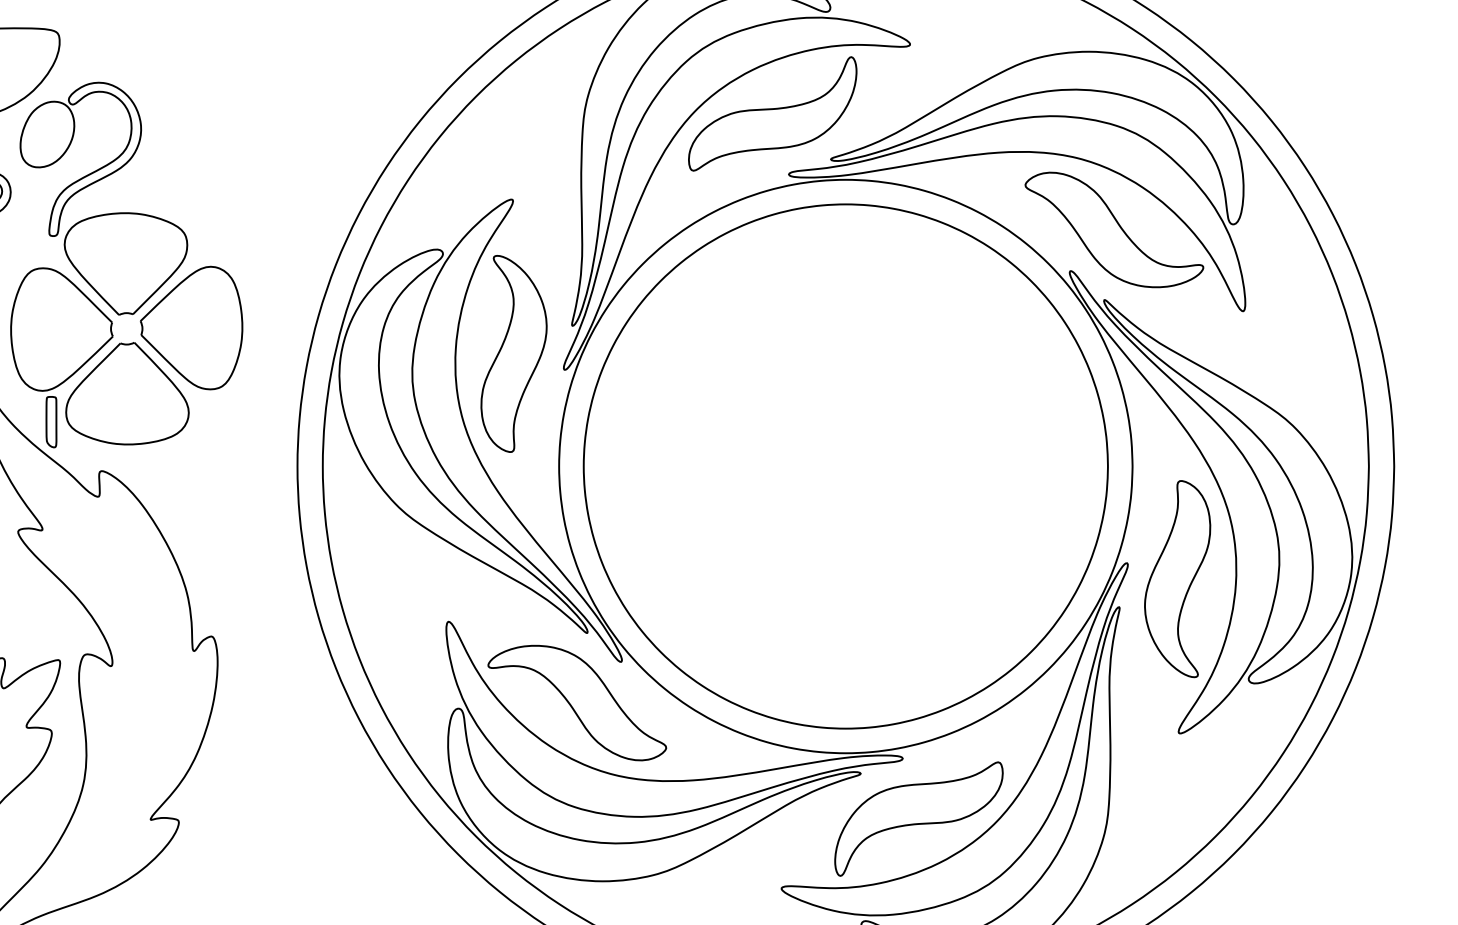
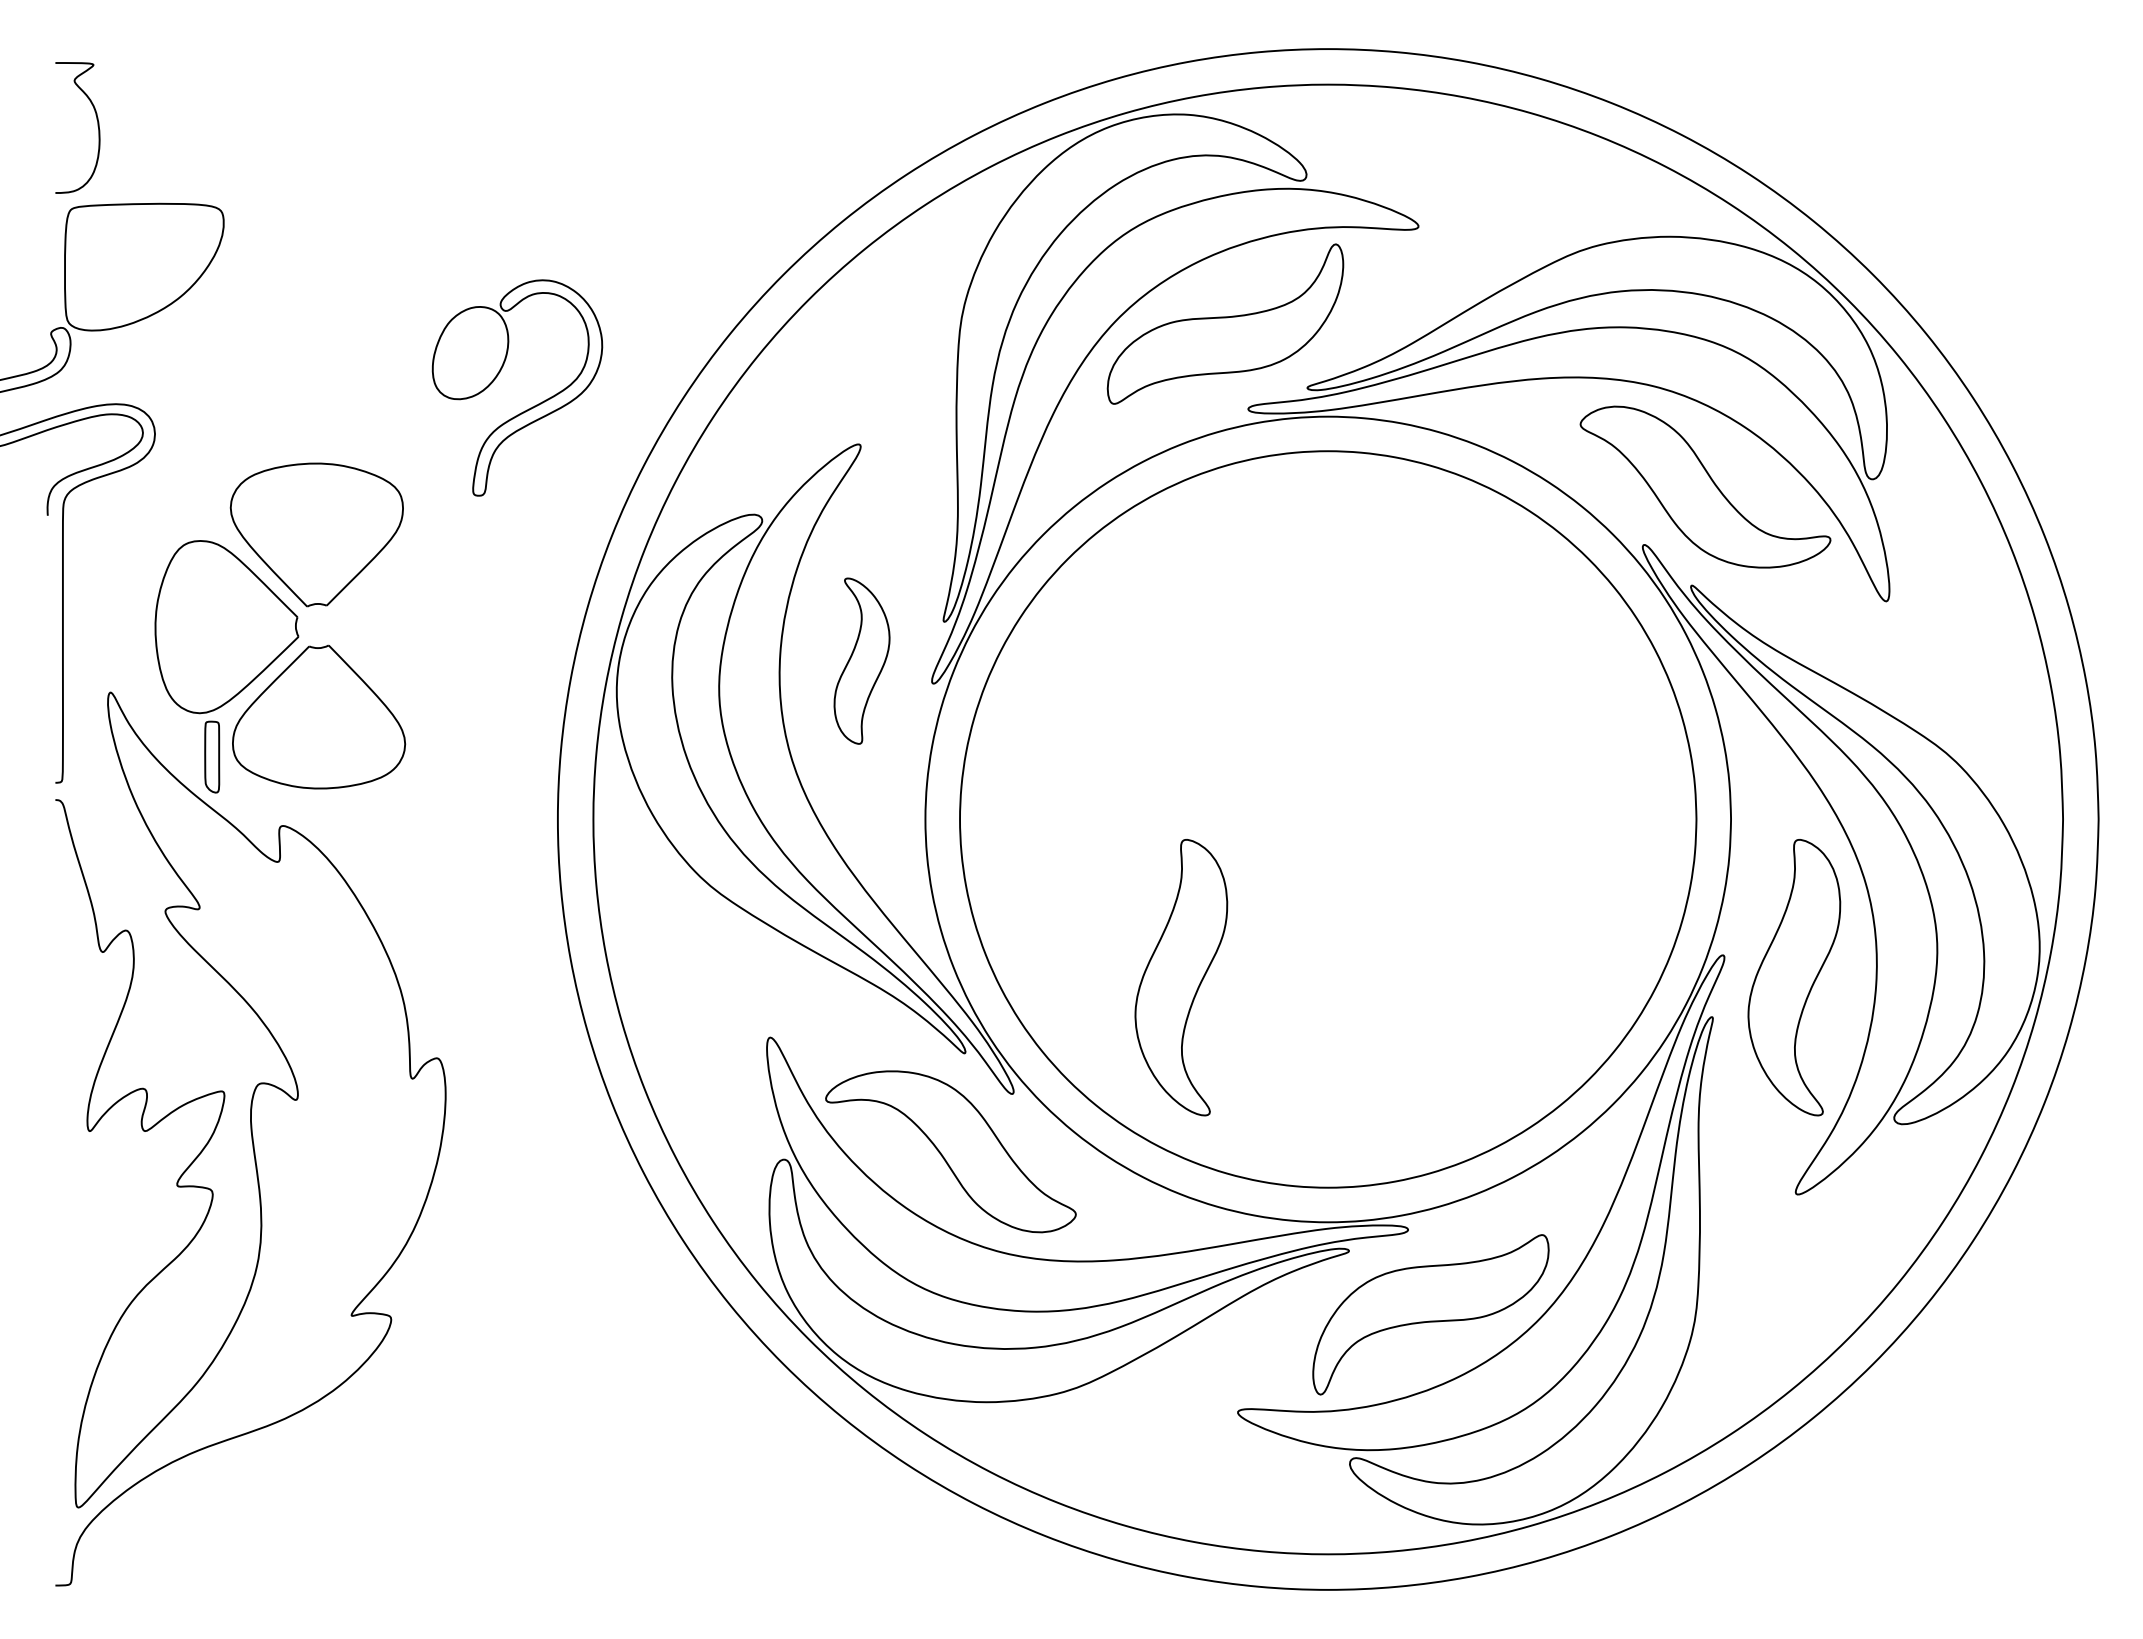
part: (67, 150) -> (498, 375), moved
part: (191, 327) -> (408, 624), removed
part: (513, 353) -> (861, 660), size x0.6
part: (741, 579) -> (1181, 977), added

